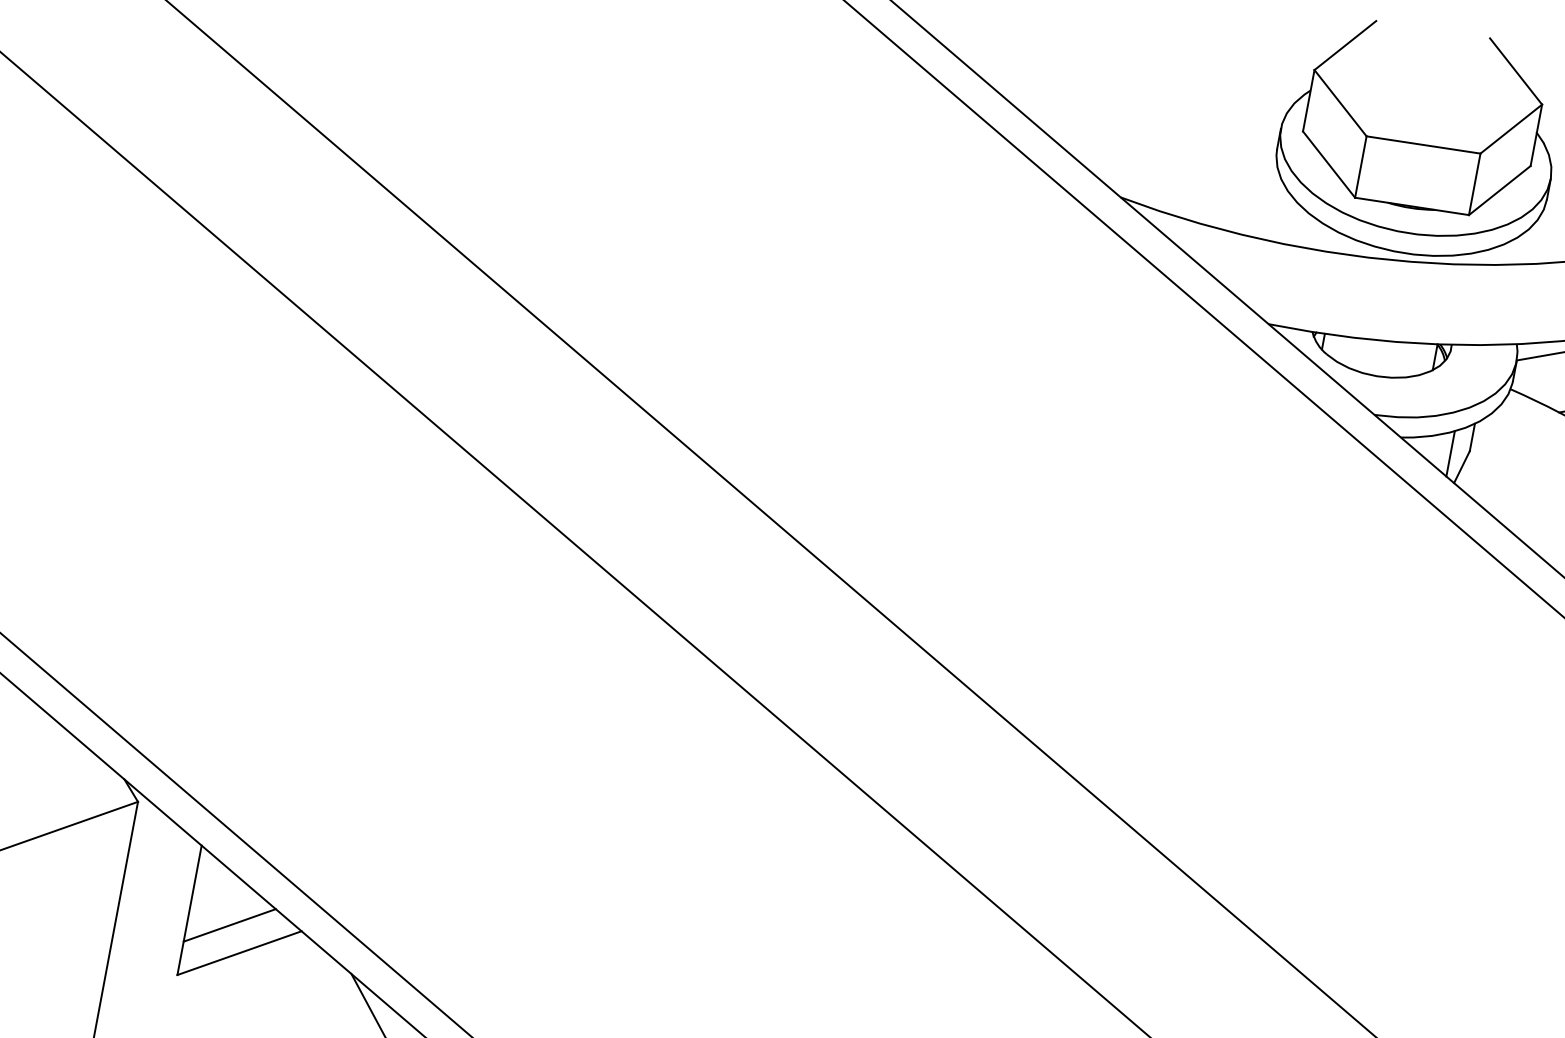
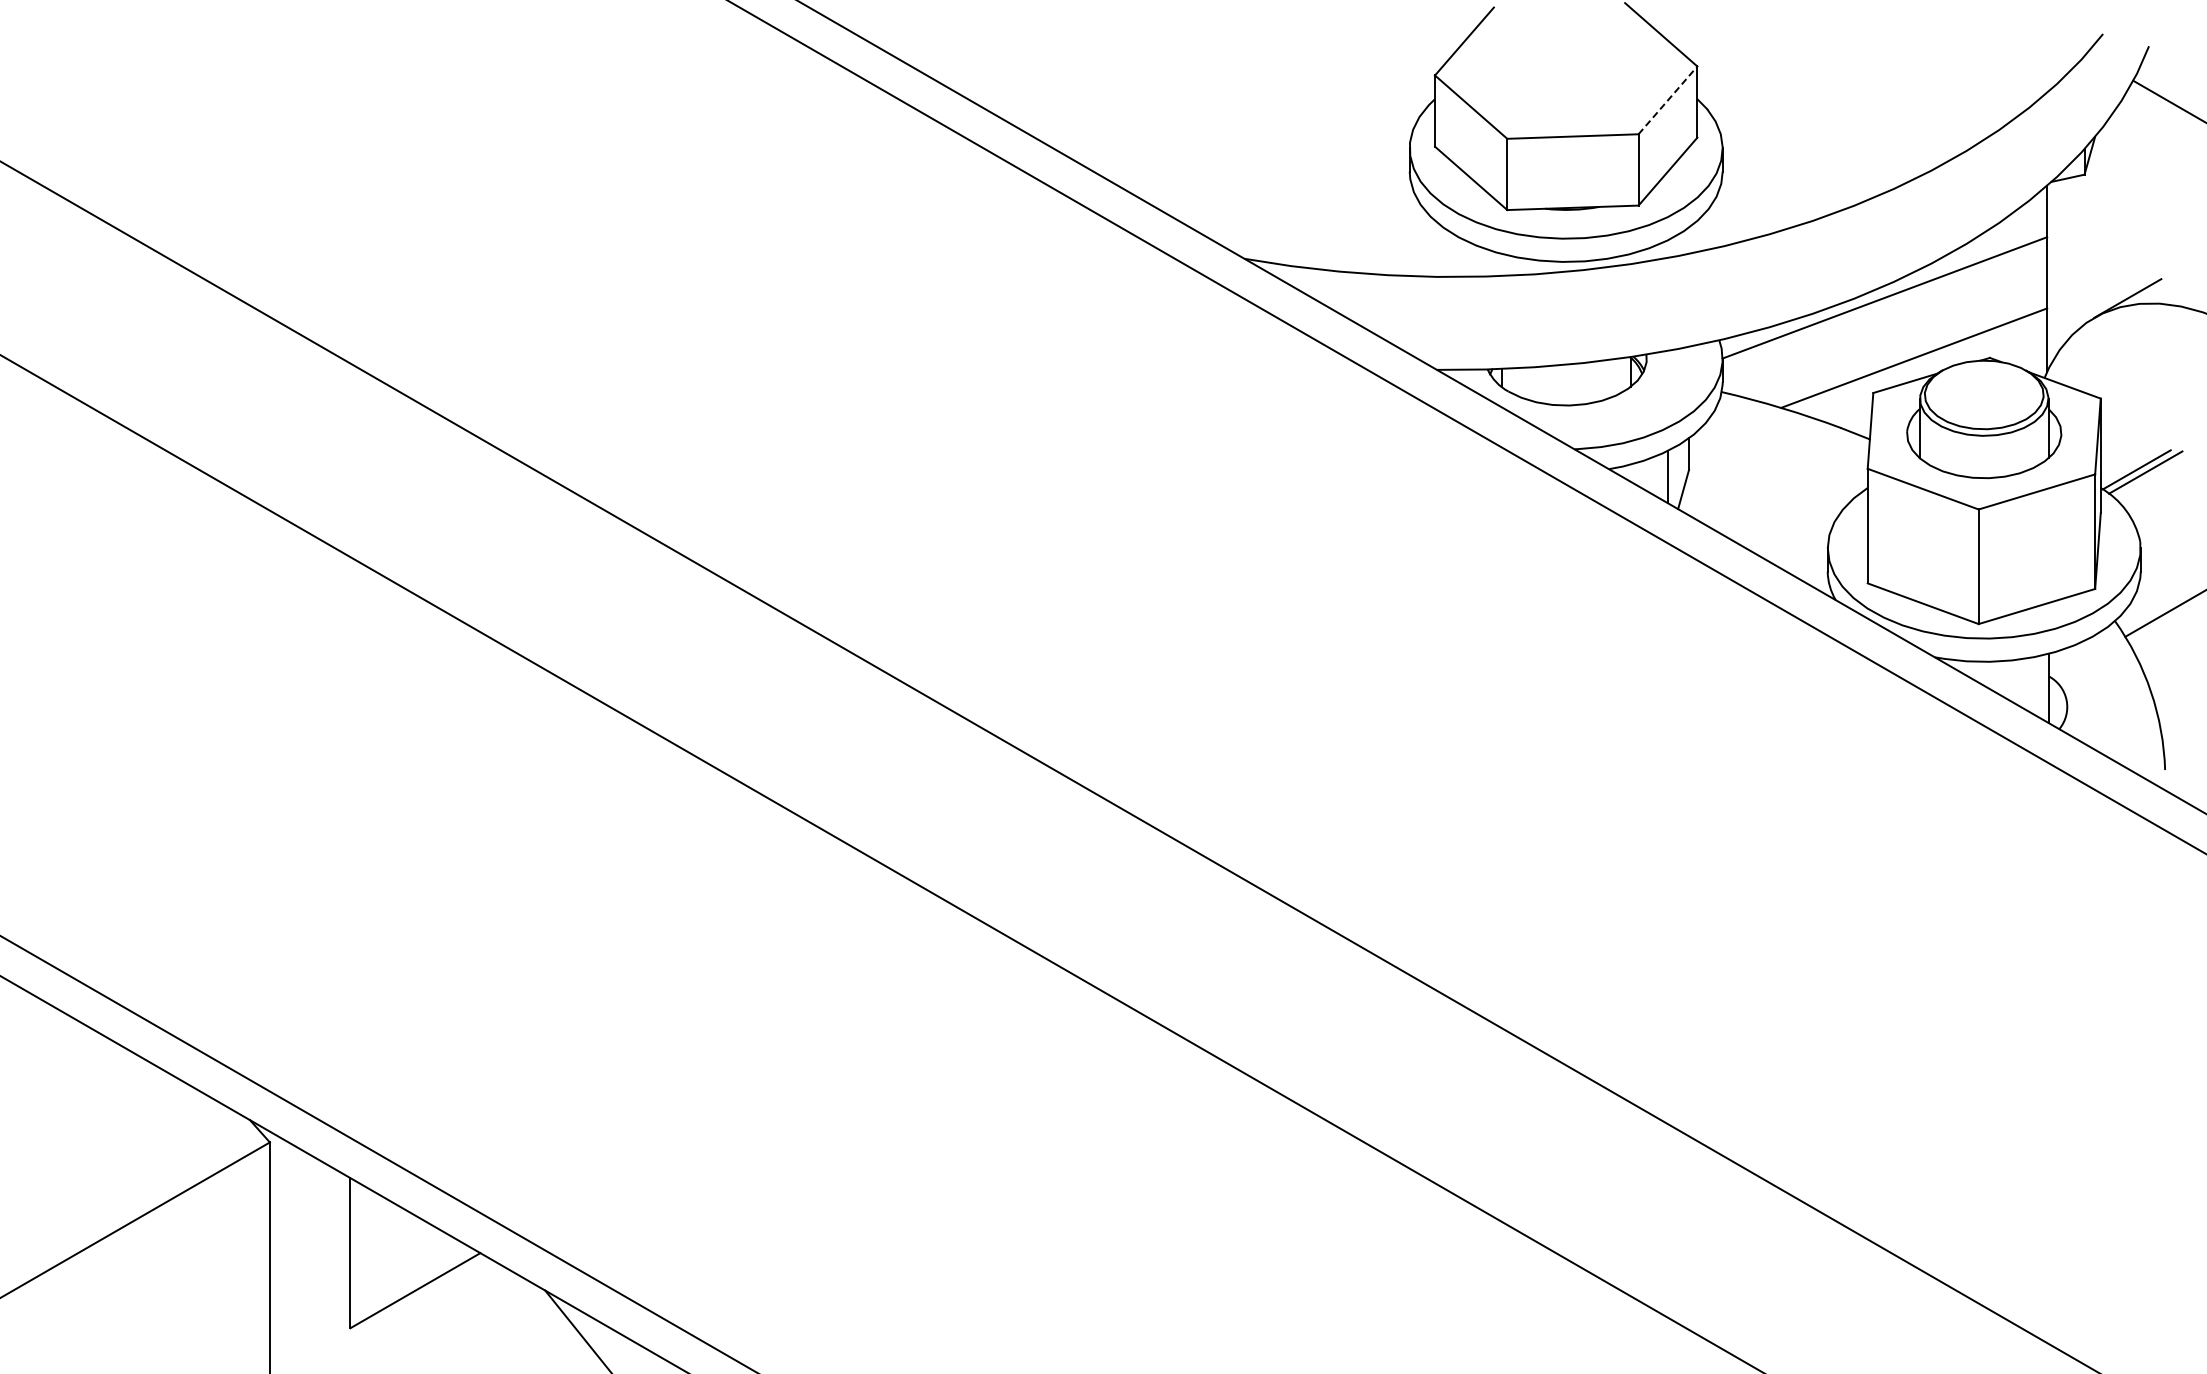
line: (1510, 129) -> (1667, 100), solid -> dashed
line: (229, 925) -> (398, 1261), removed

